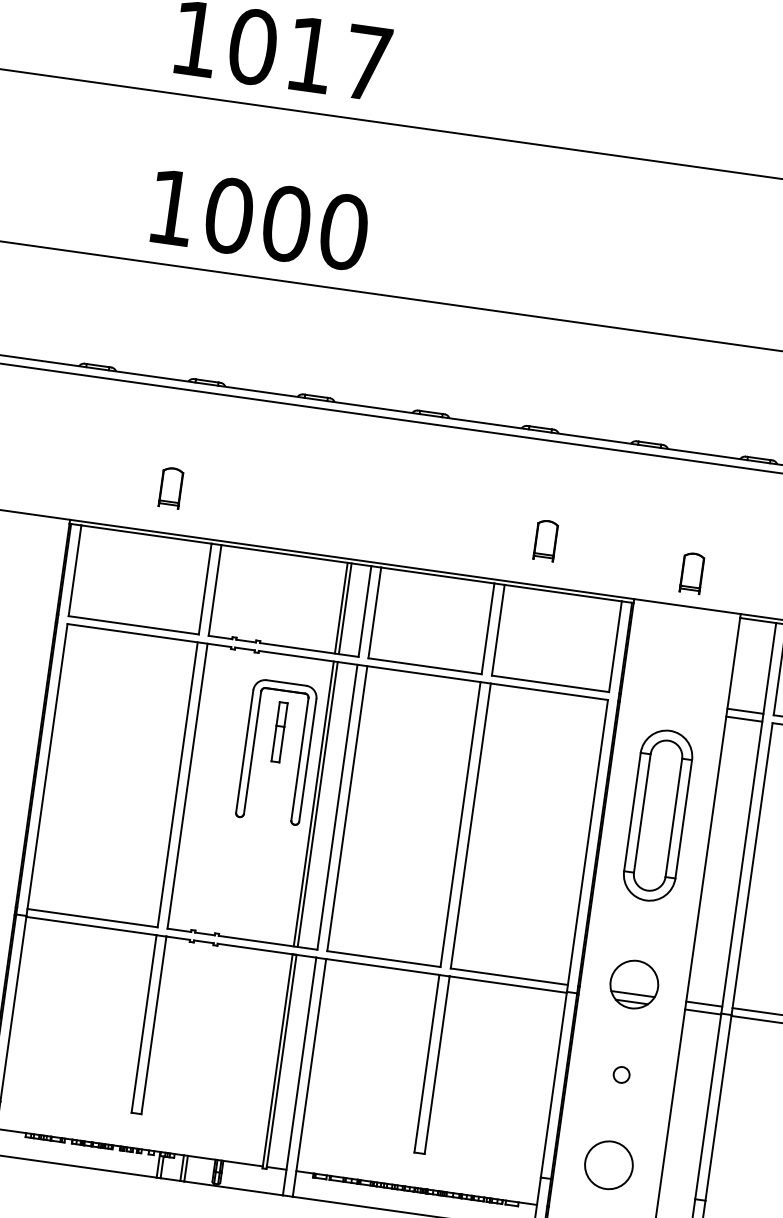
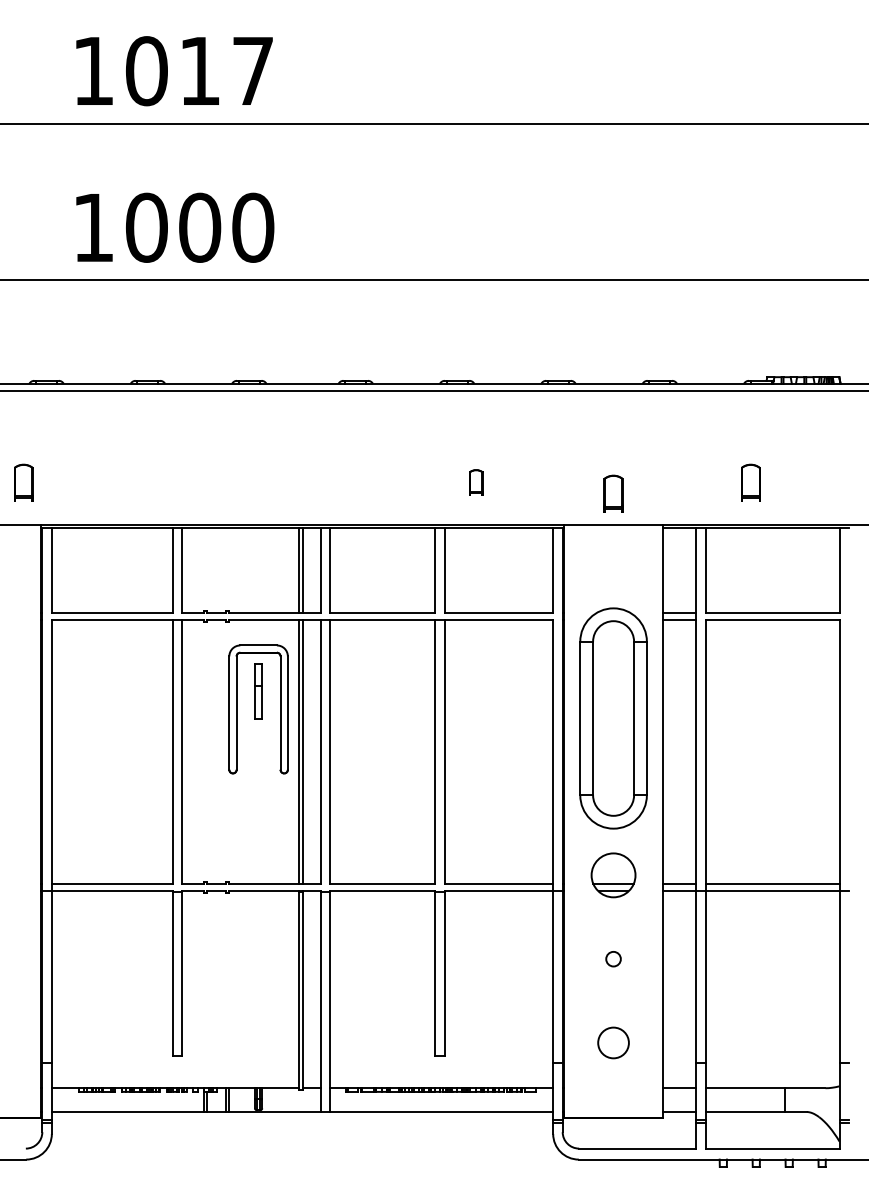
part: (170, 487) -> (23, 482), moved
part: (545, 540) -> (475, 482), size x0.7
part: (658, 815) -> (613, 718), size x1.4
circle: (608, 1164) -> (613, 1042), size x0.7

